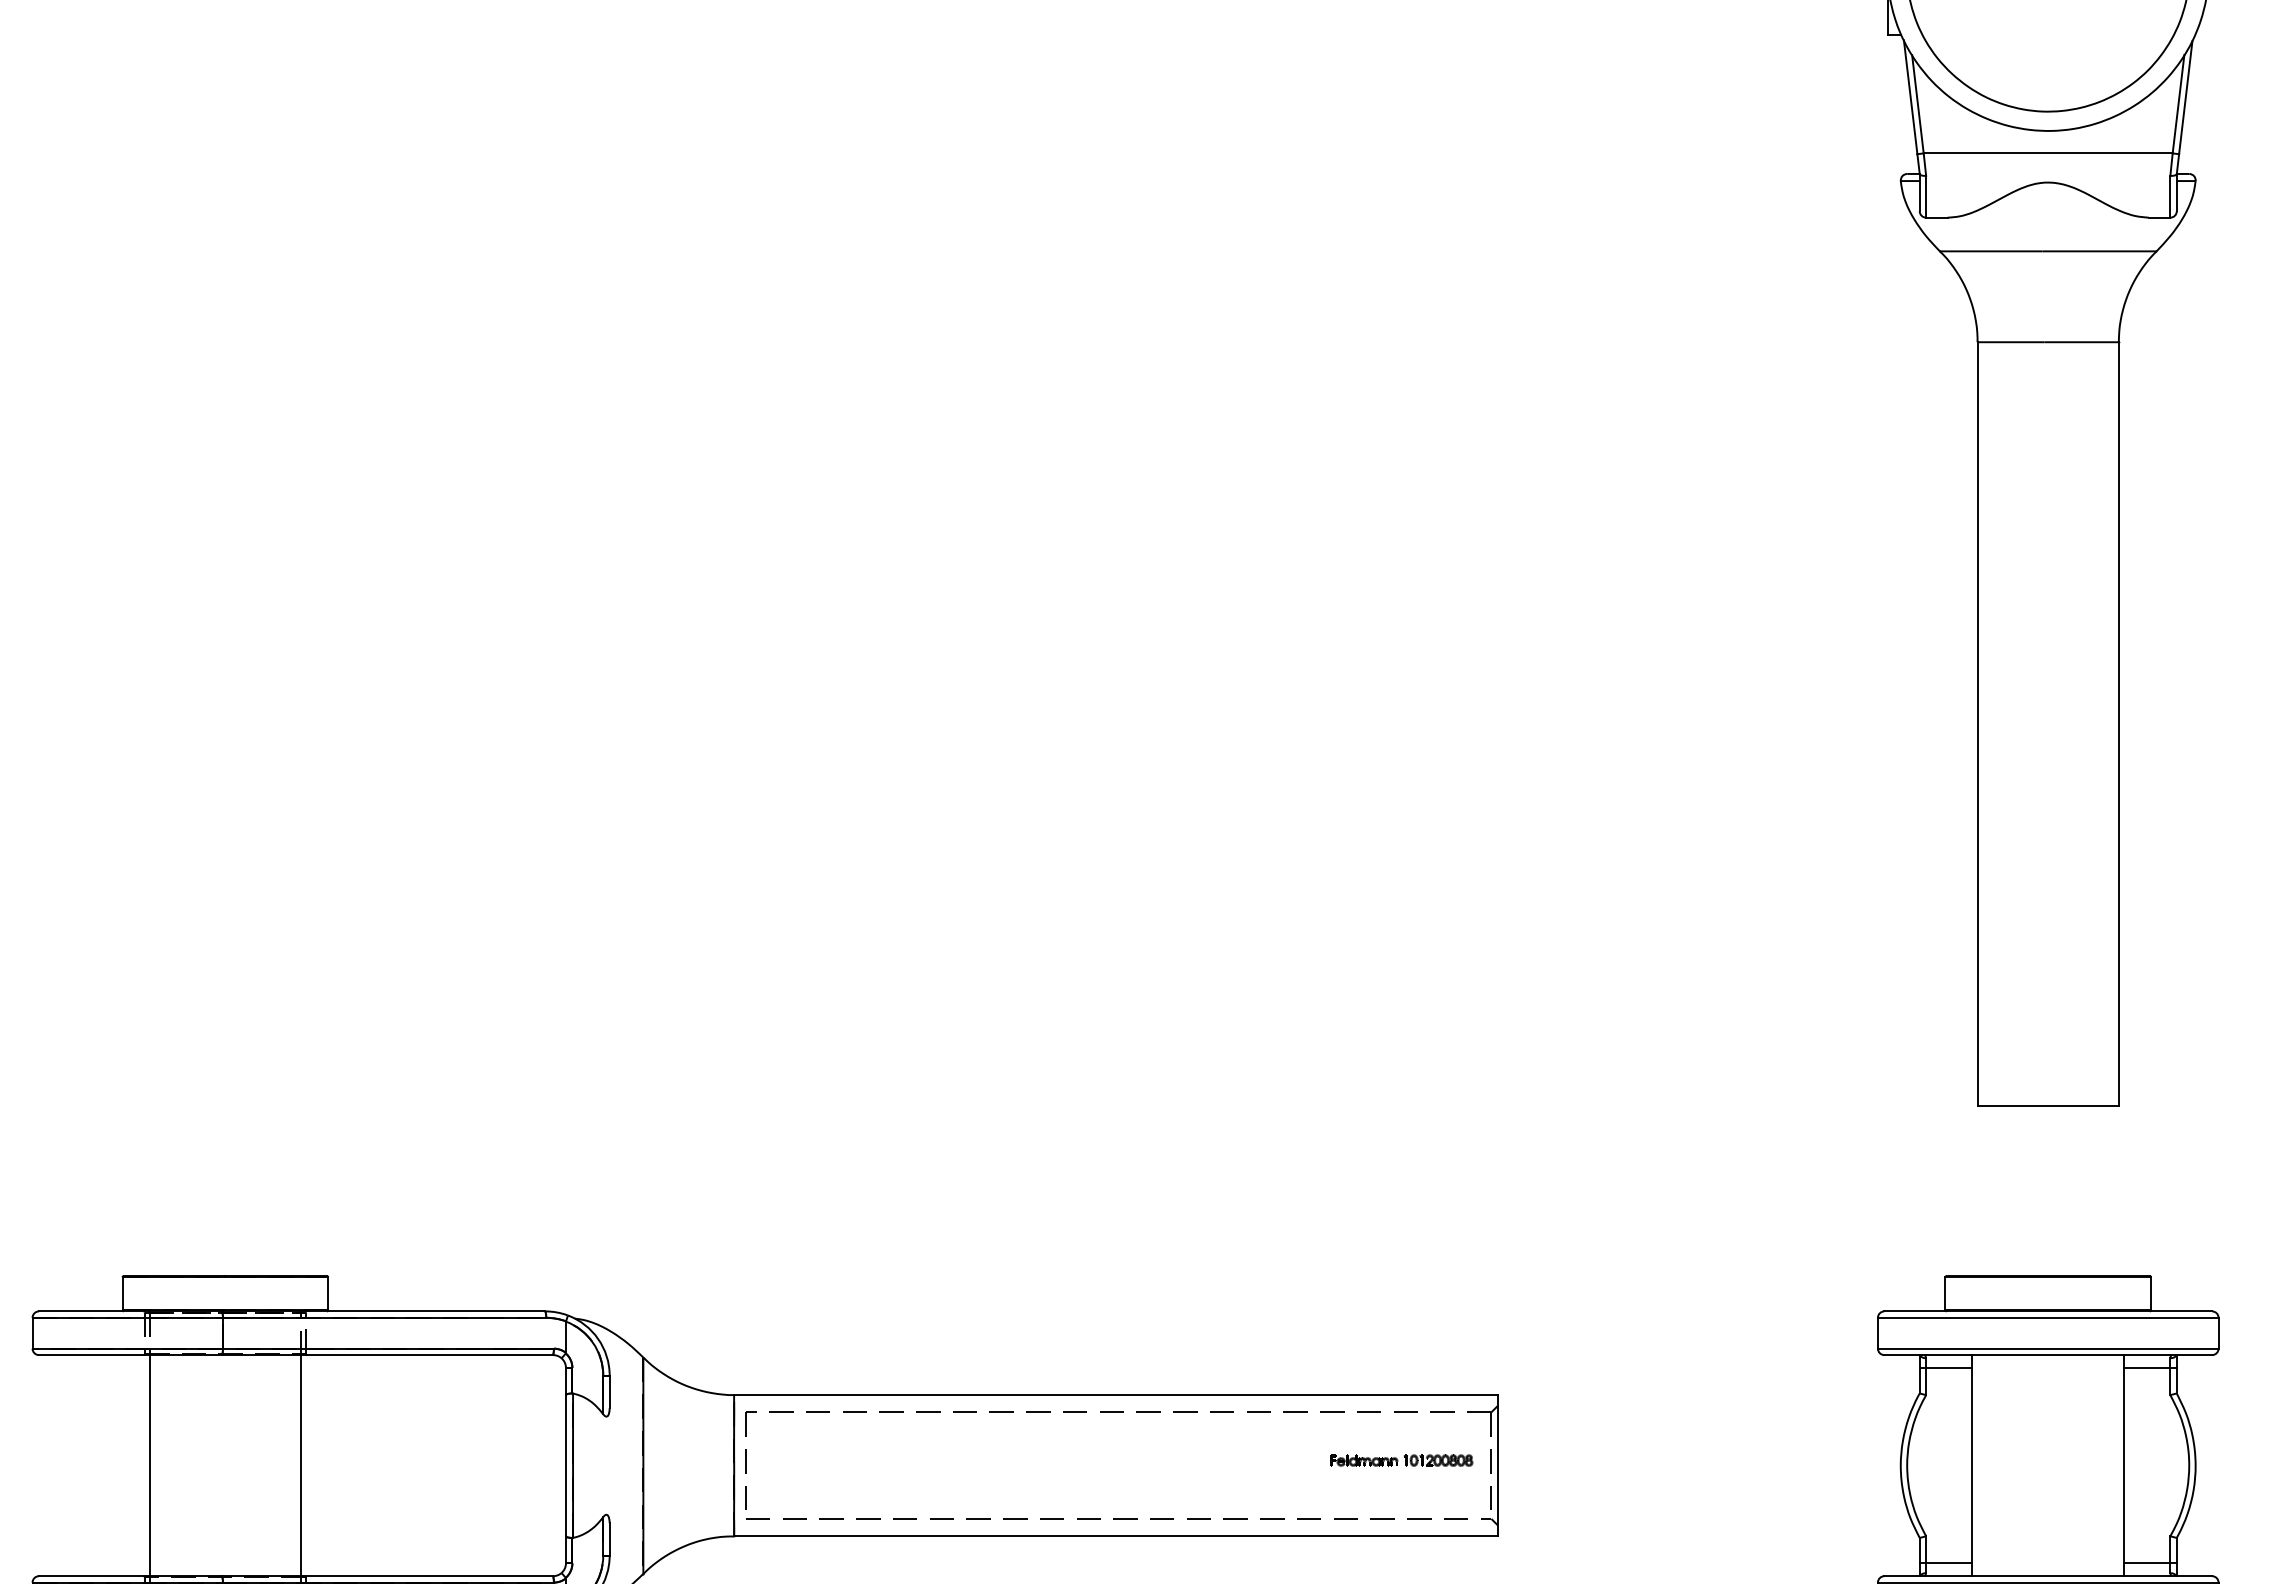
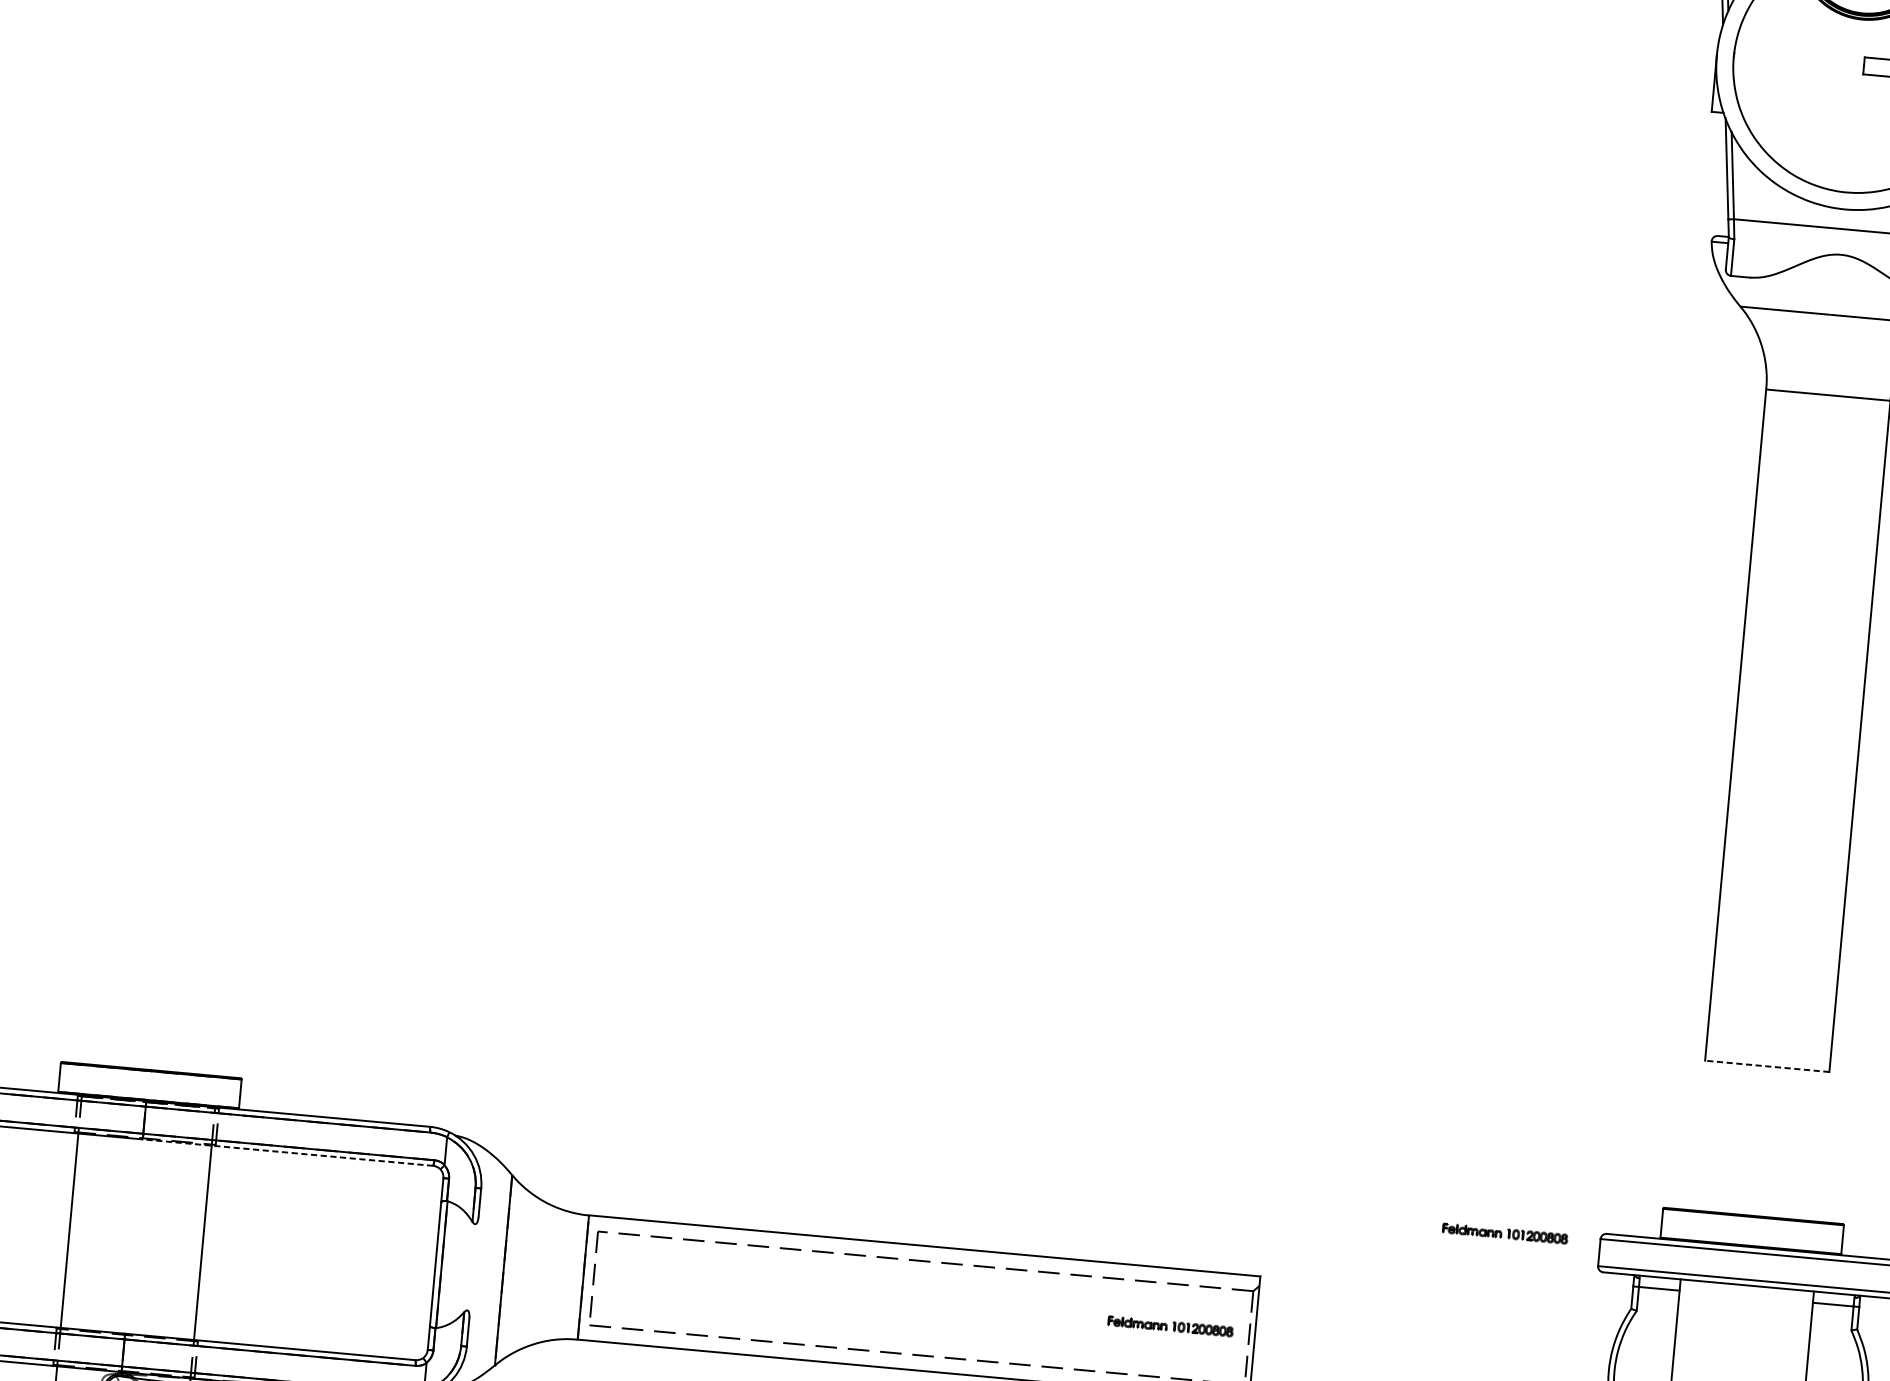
line: (2048, 1105) -> (1767, 1066), solid -> dashed
part: (1769, 1321) -> (1504, 1233), added
line: (387, 1355) -> (287, 1152), solid -> dashed

